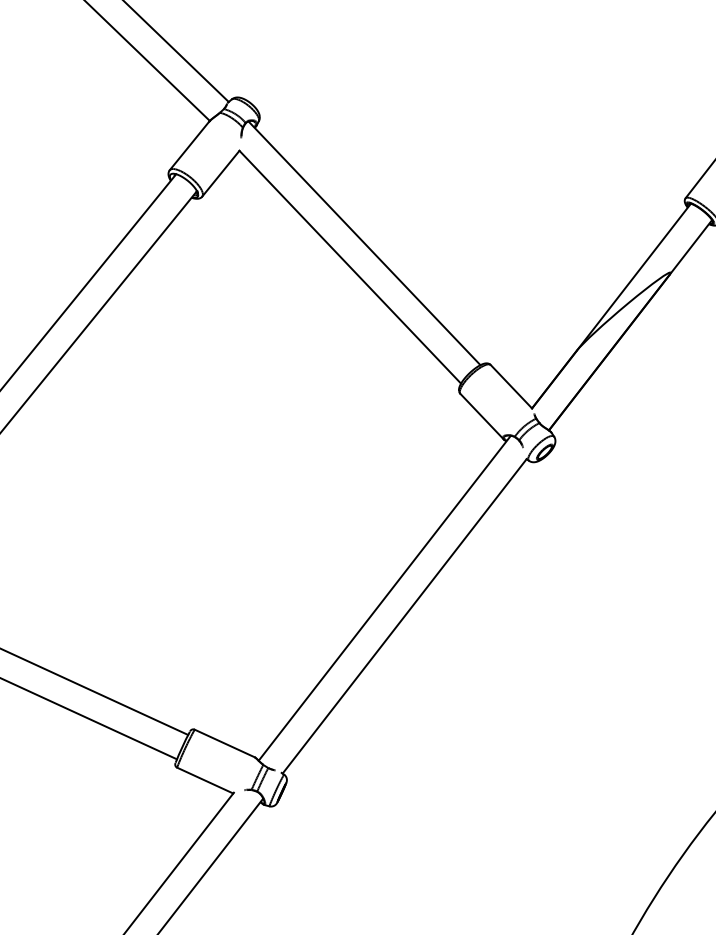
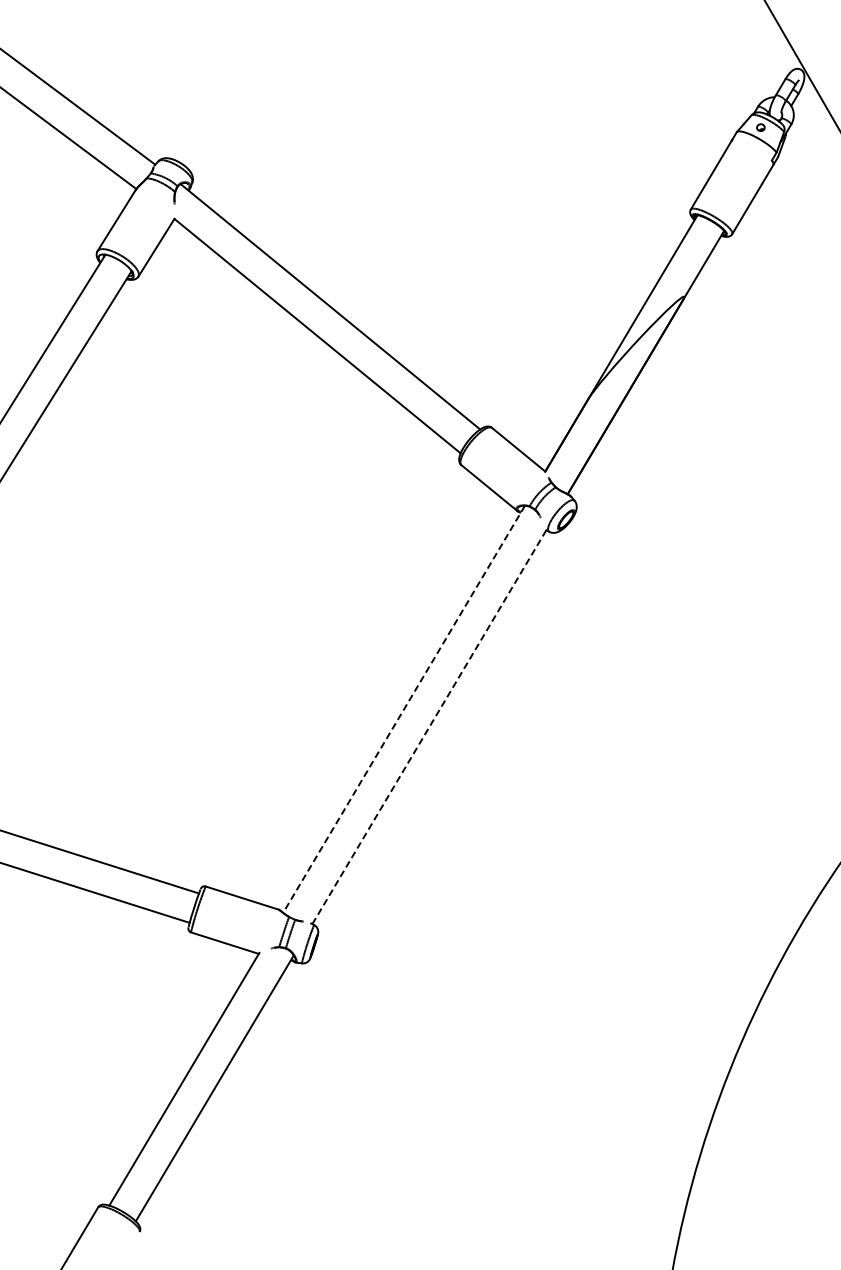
line: (385, 598) -> (404, 709), solid -> dashed
line: (404, 615) -> (429, 726), solid -> dashed

